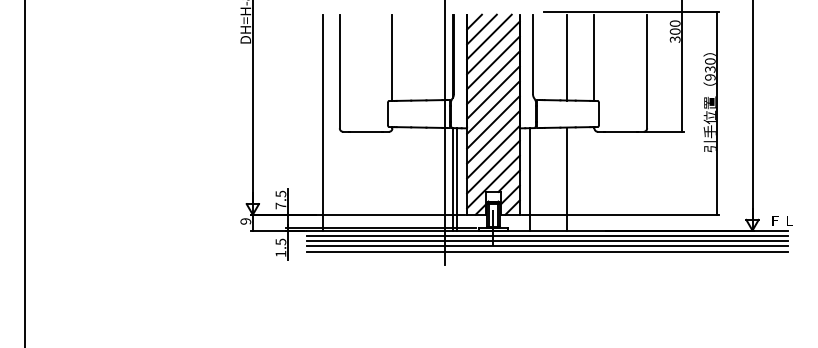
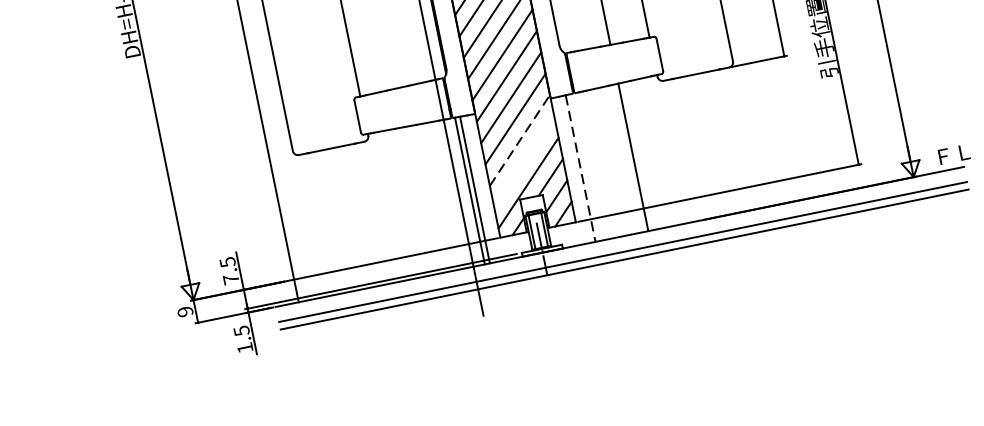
line: (493, 151) -> (519, 139), solid -> dashed
line: (493, 166) -> (524, 160), removed
line: (530, 179) -> (580, 168), solid -> dashed
line: (547, 235) -> (621, 243), removed
line: (547, 251) -> (626, 266), removed

